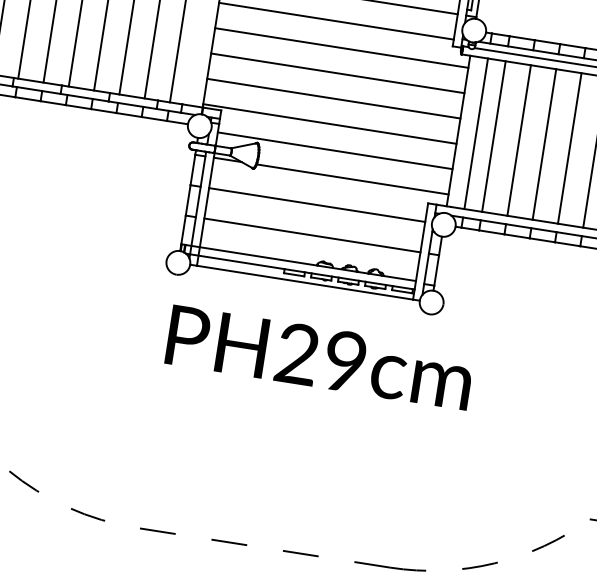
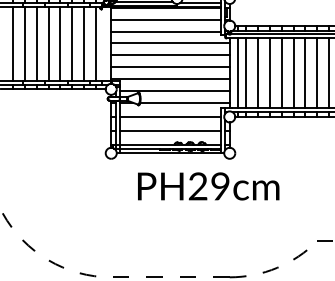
text: (319, 357) -> (208, 186), moved

